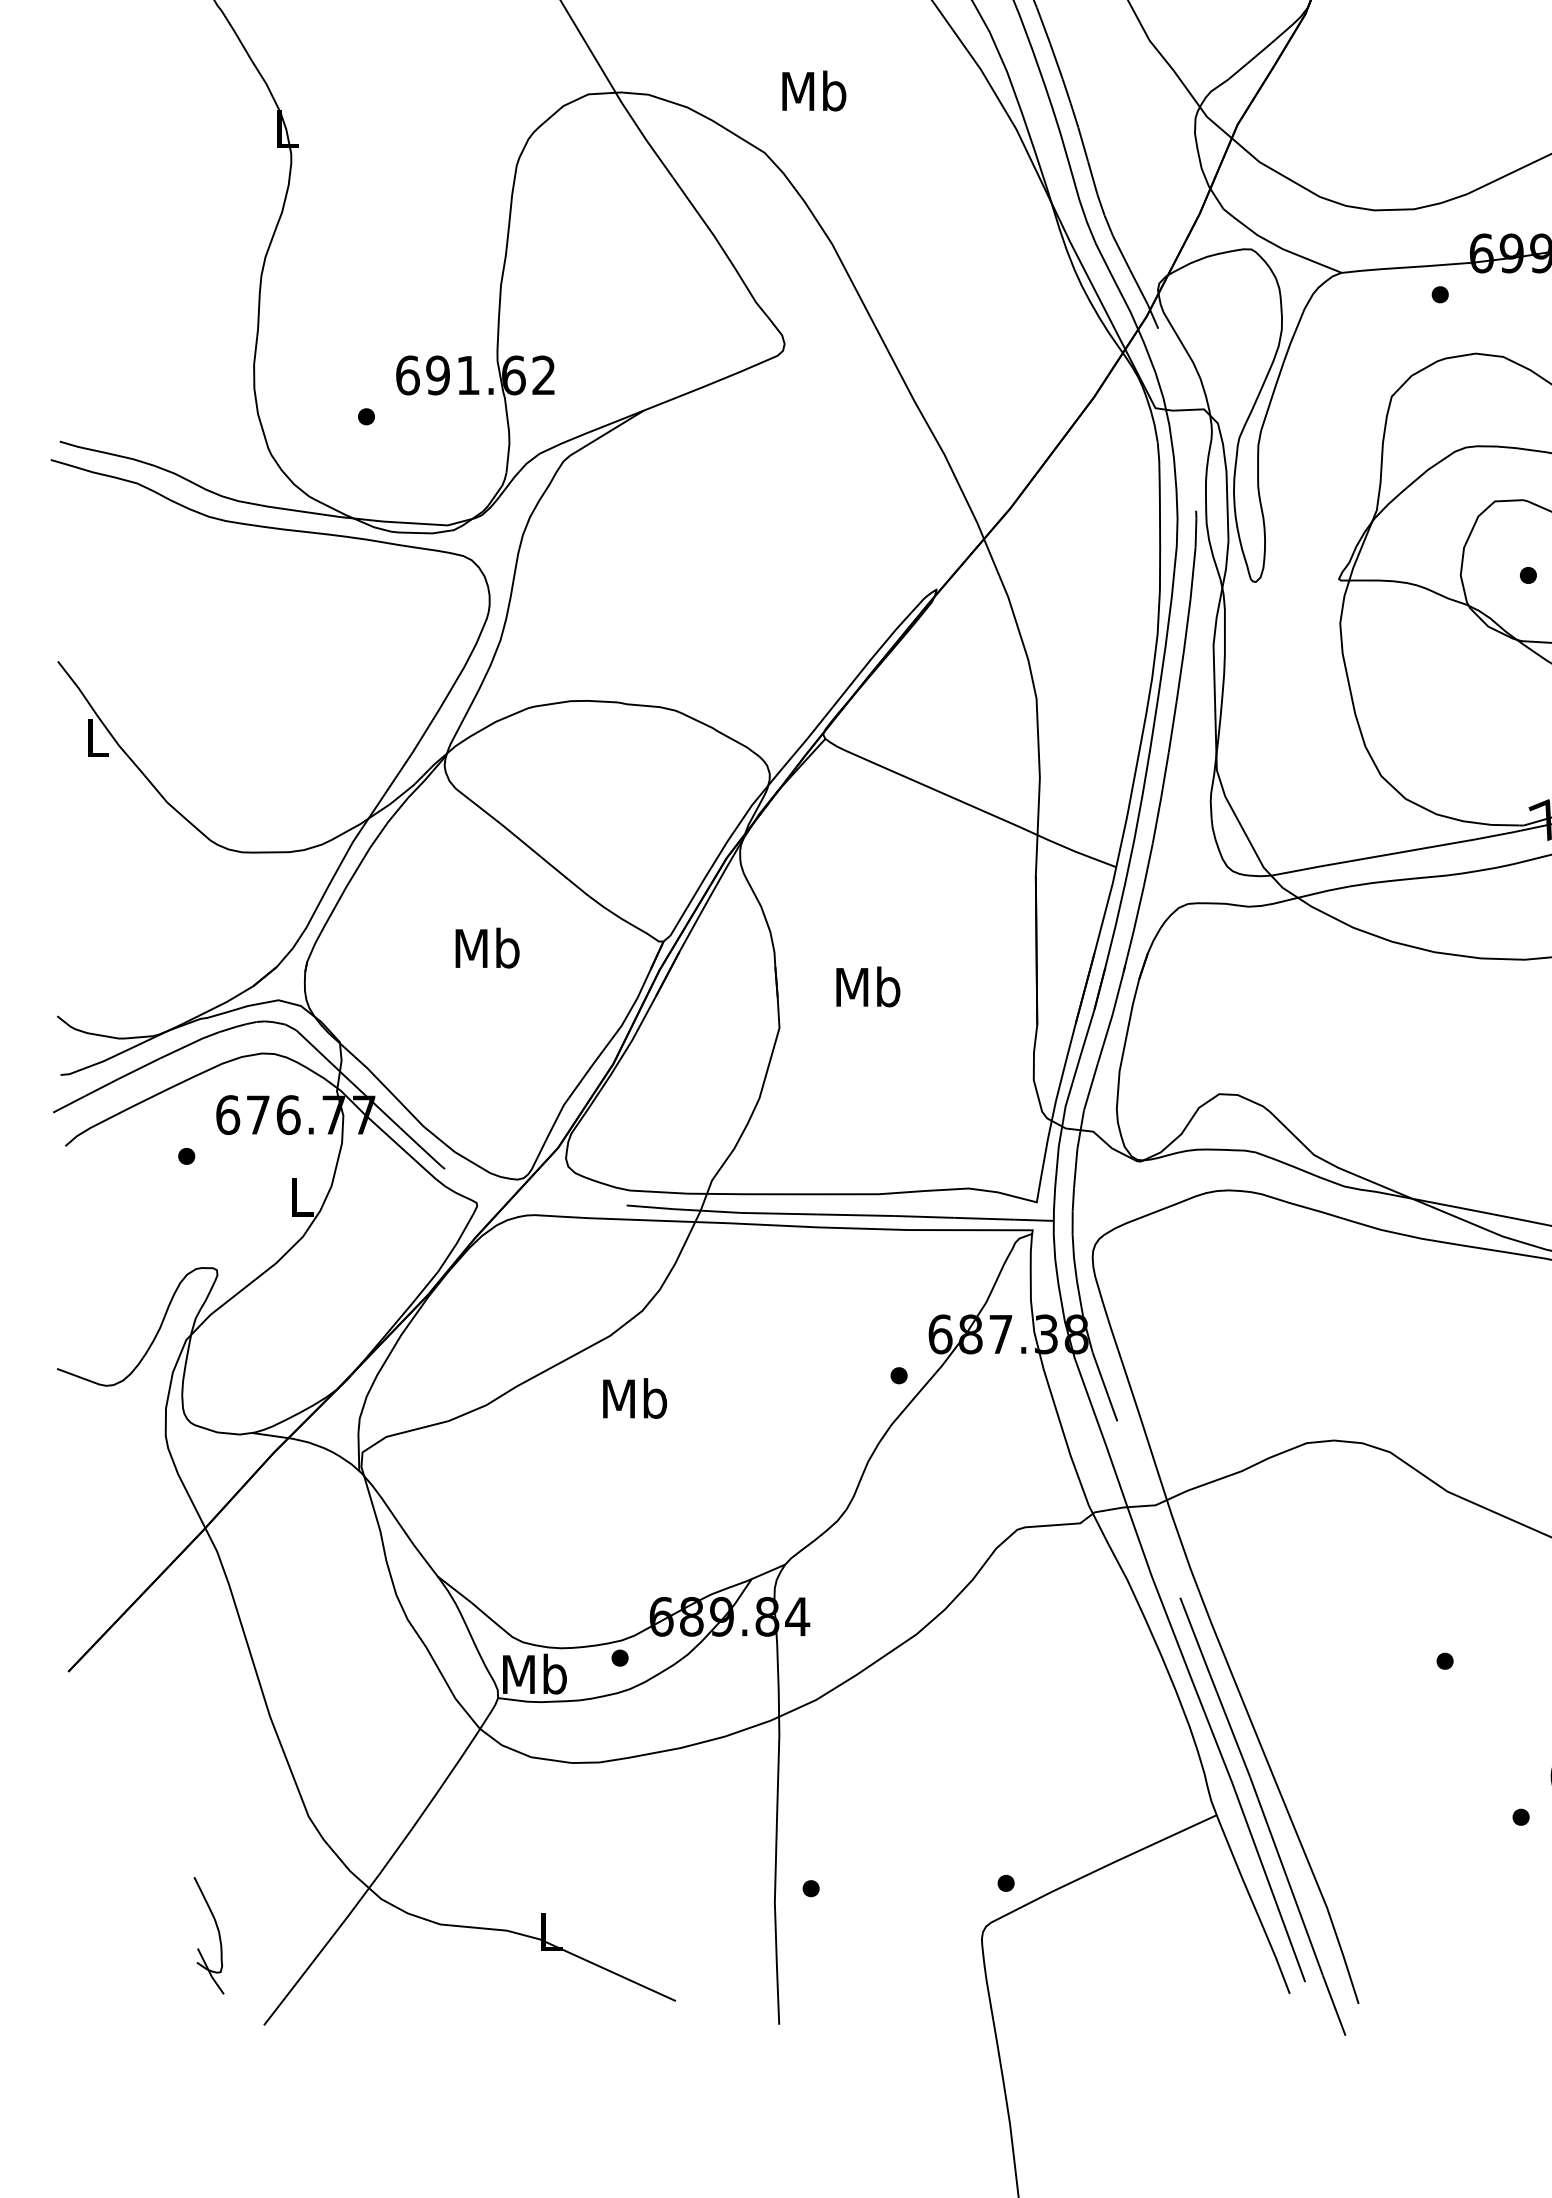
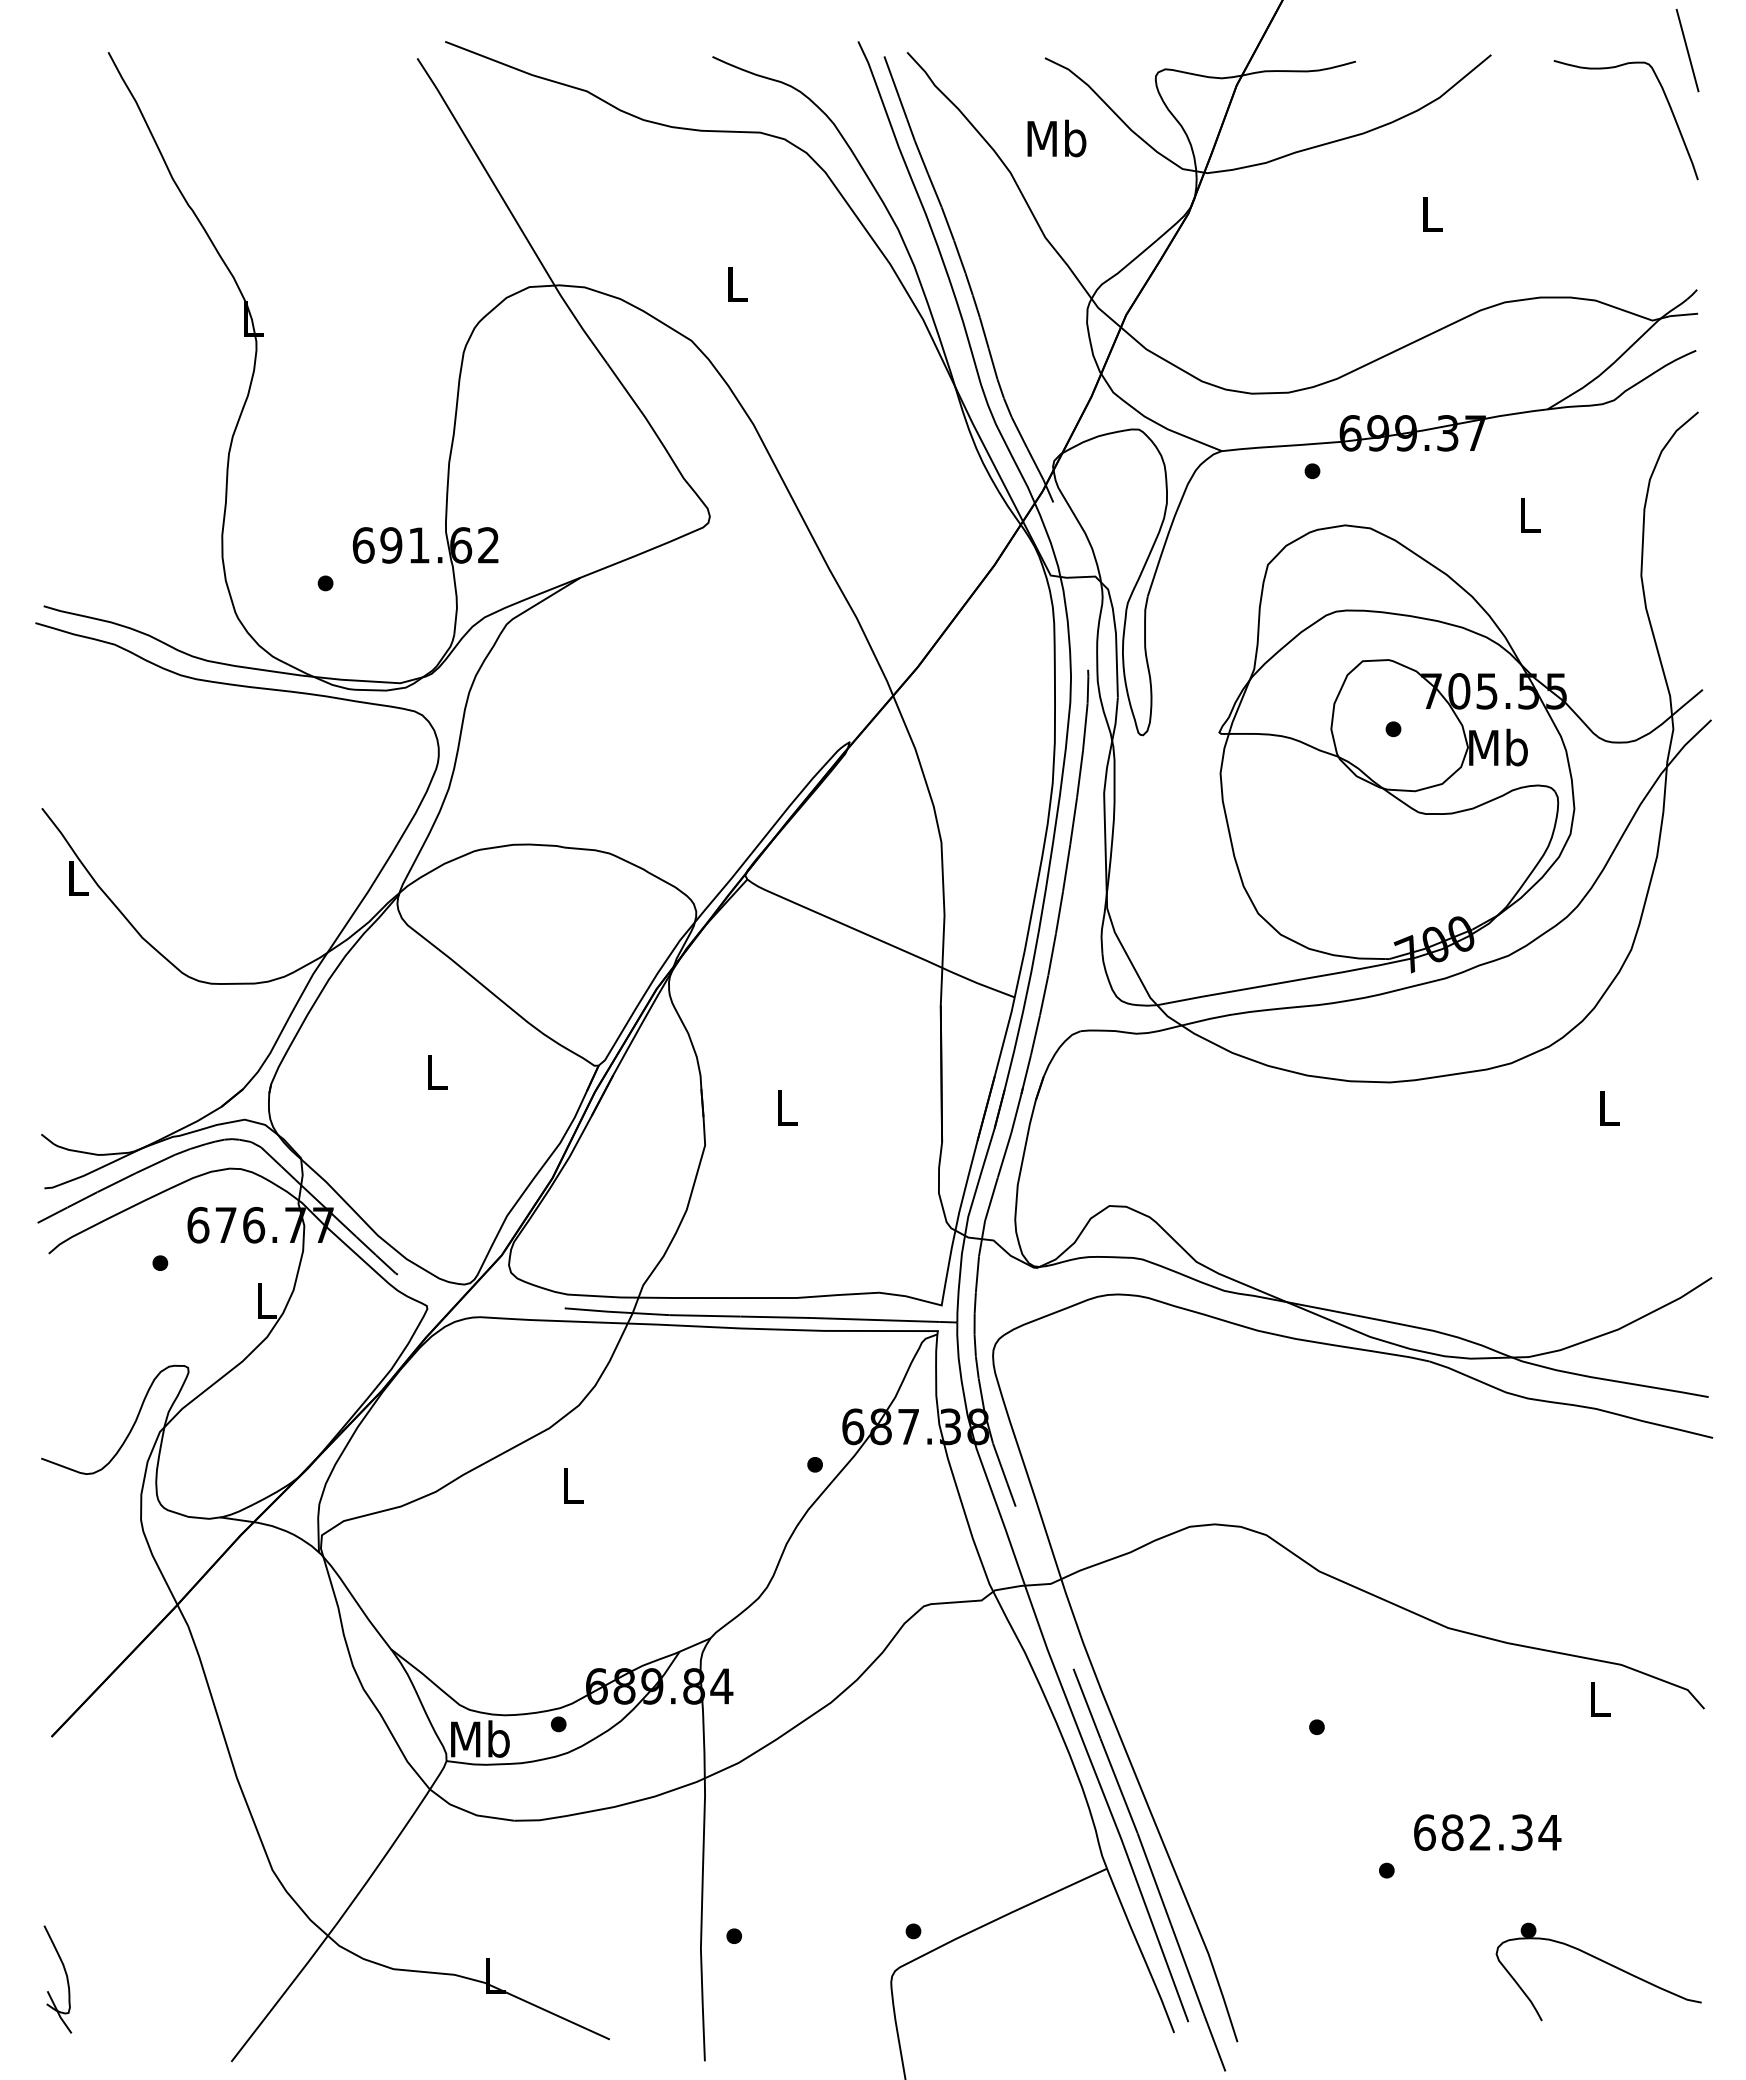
text: (813, 90) -> (736, 283), Mb -> L
text: (487, 947) -> (436, 1071), Mb -> L
text: (867, 986) -> (786, 1107), Mb -> L
text: (635, 1398) -> (572, 1485), Mb -> L
part: (217, 1931) -> (65, 1975), moved

